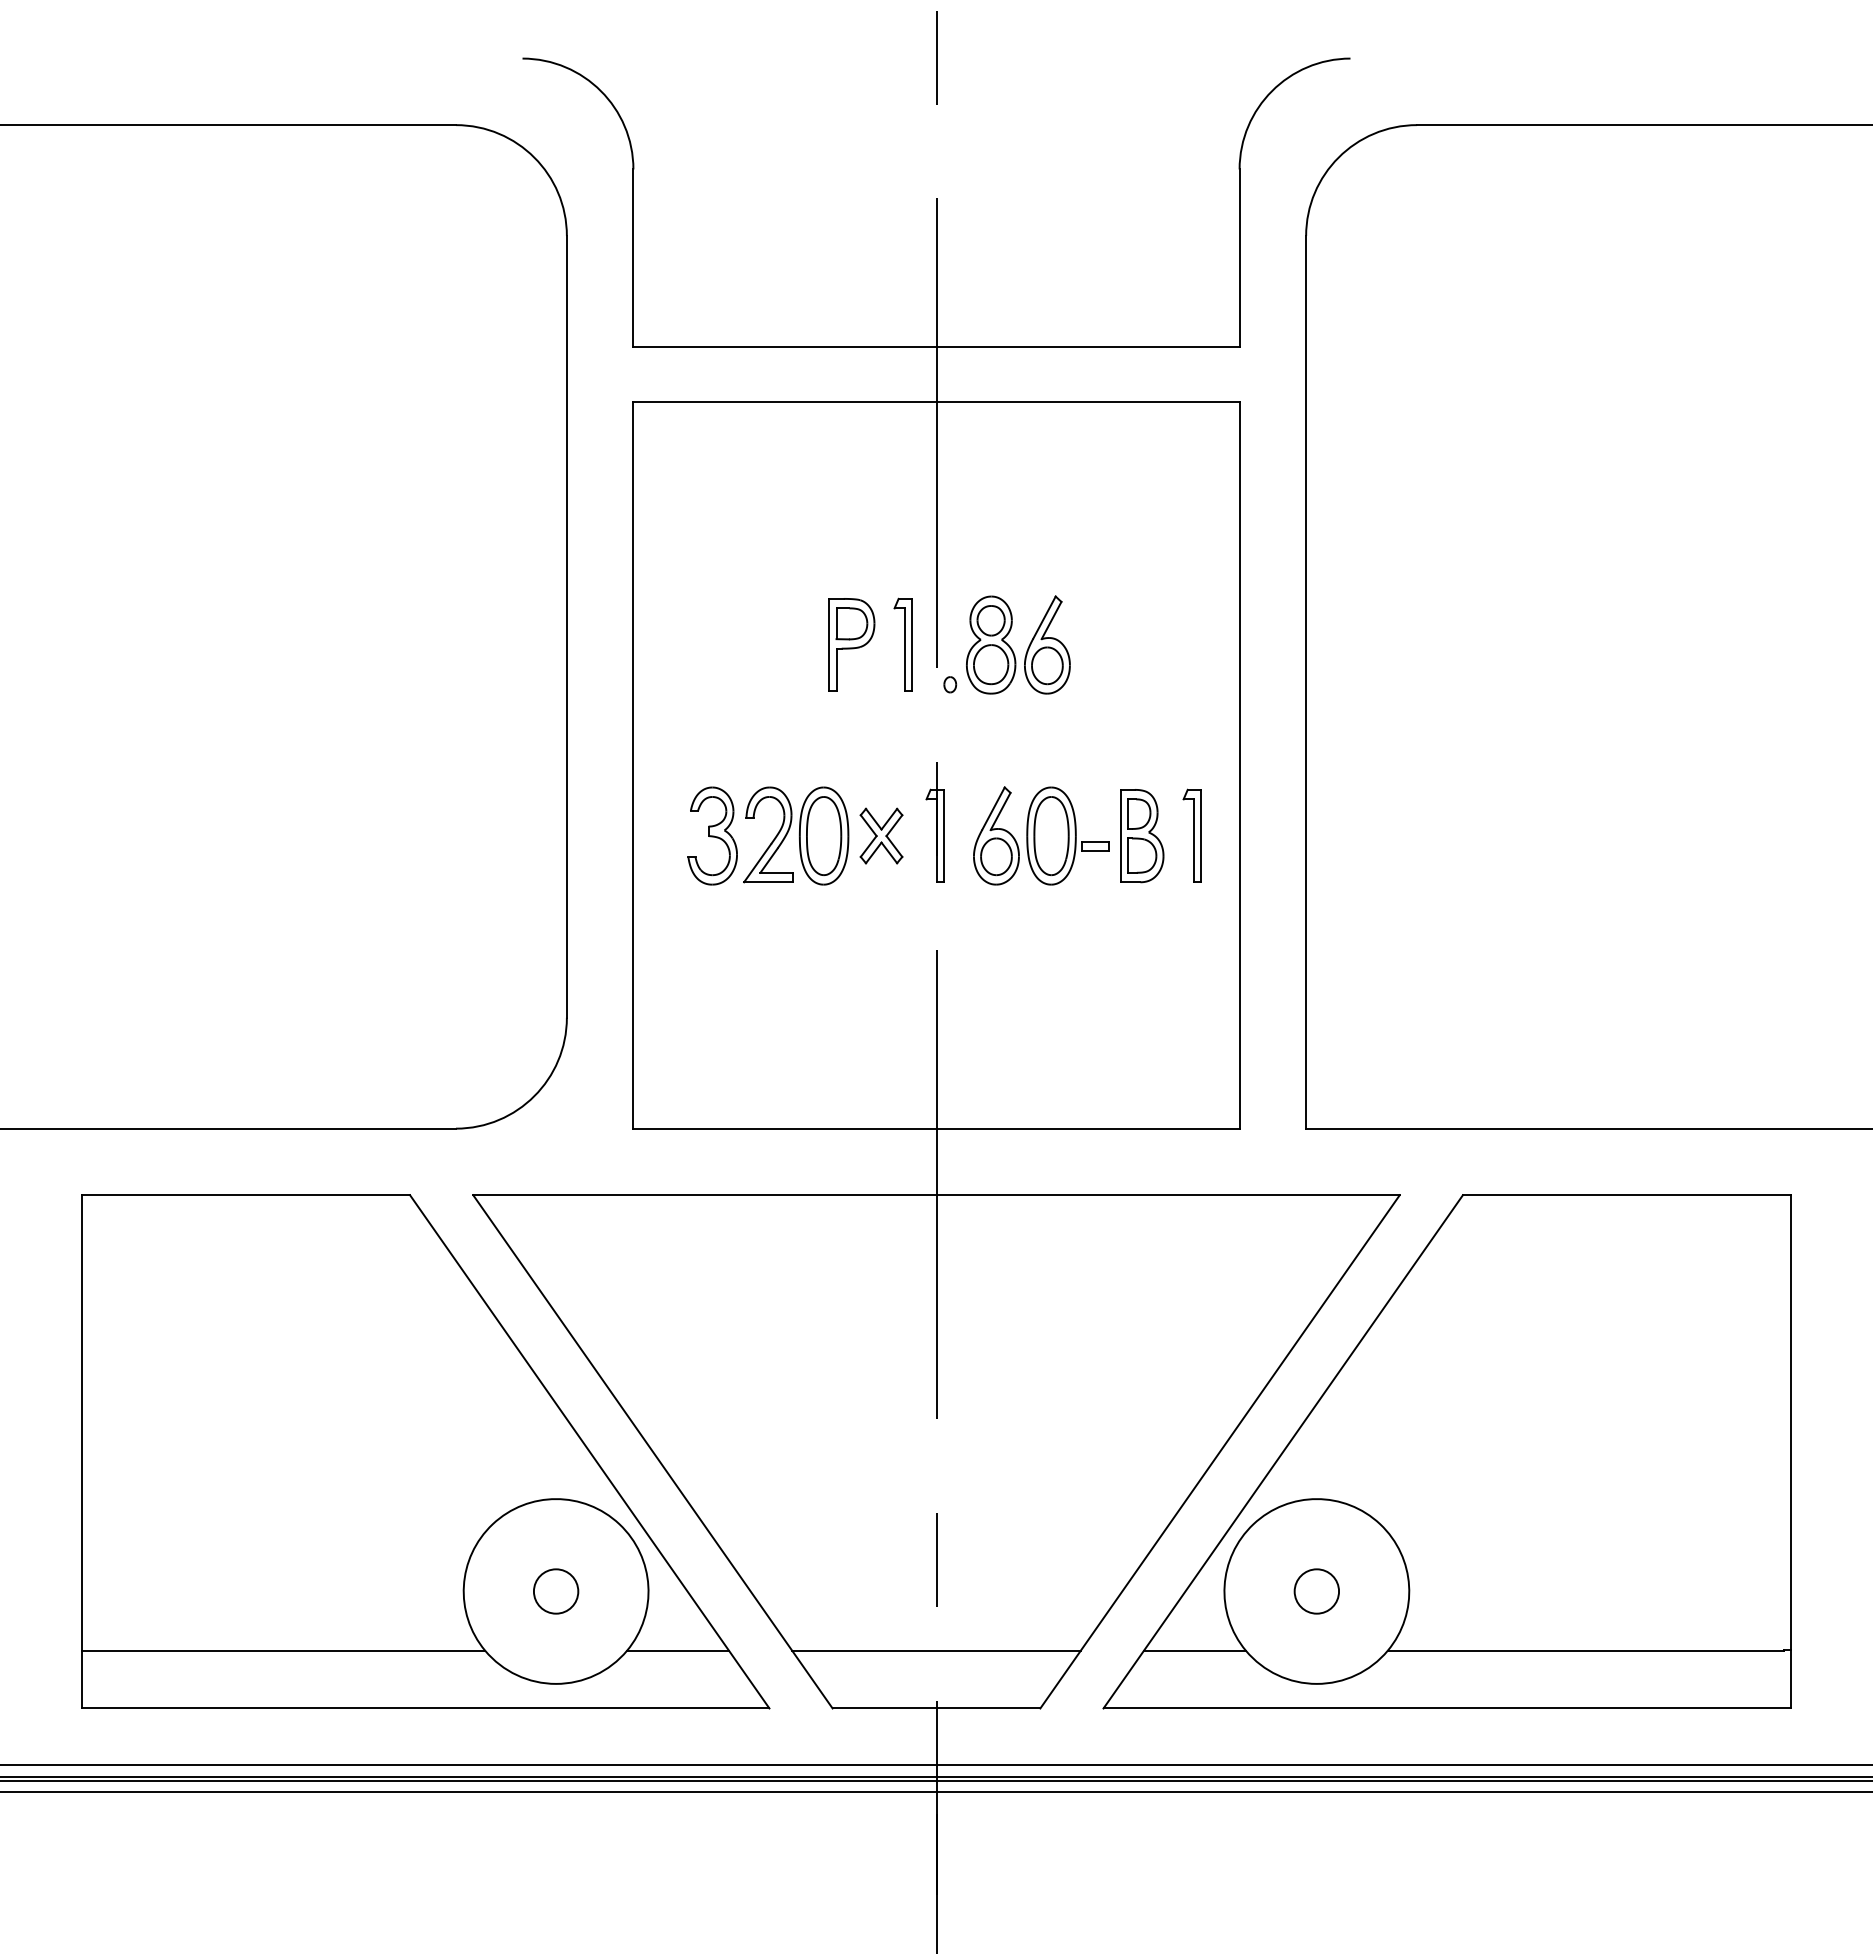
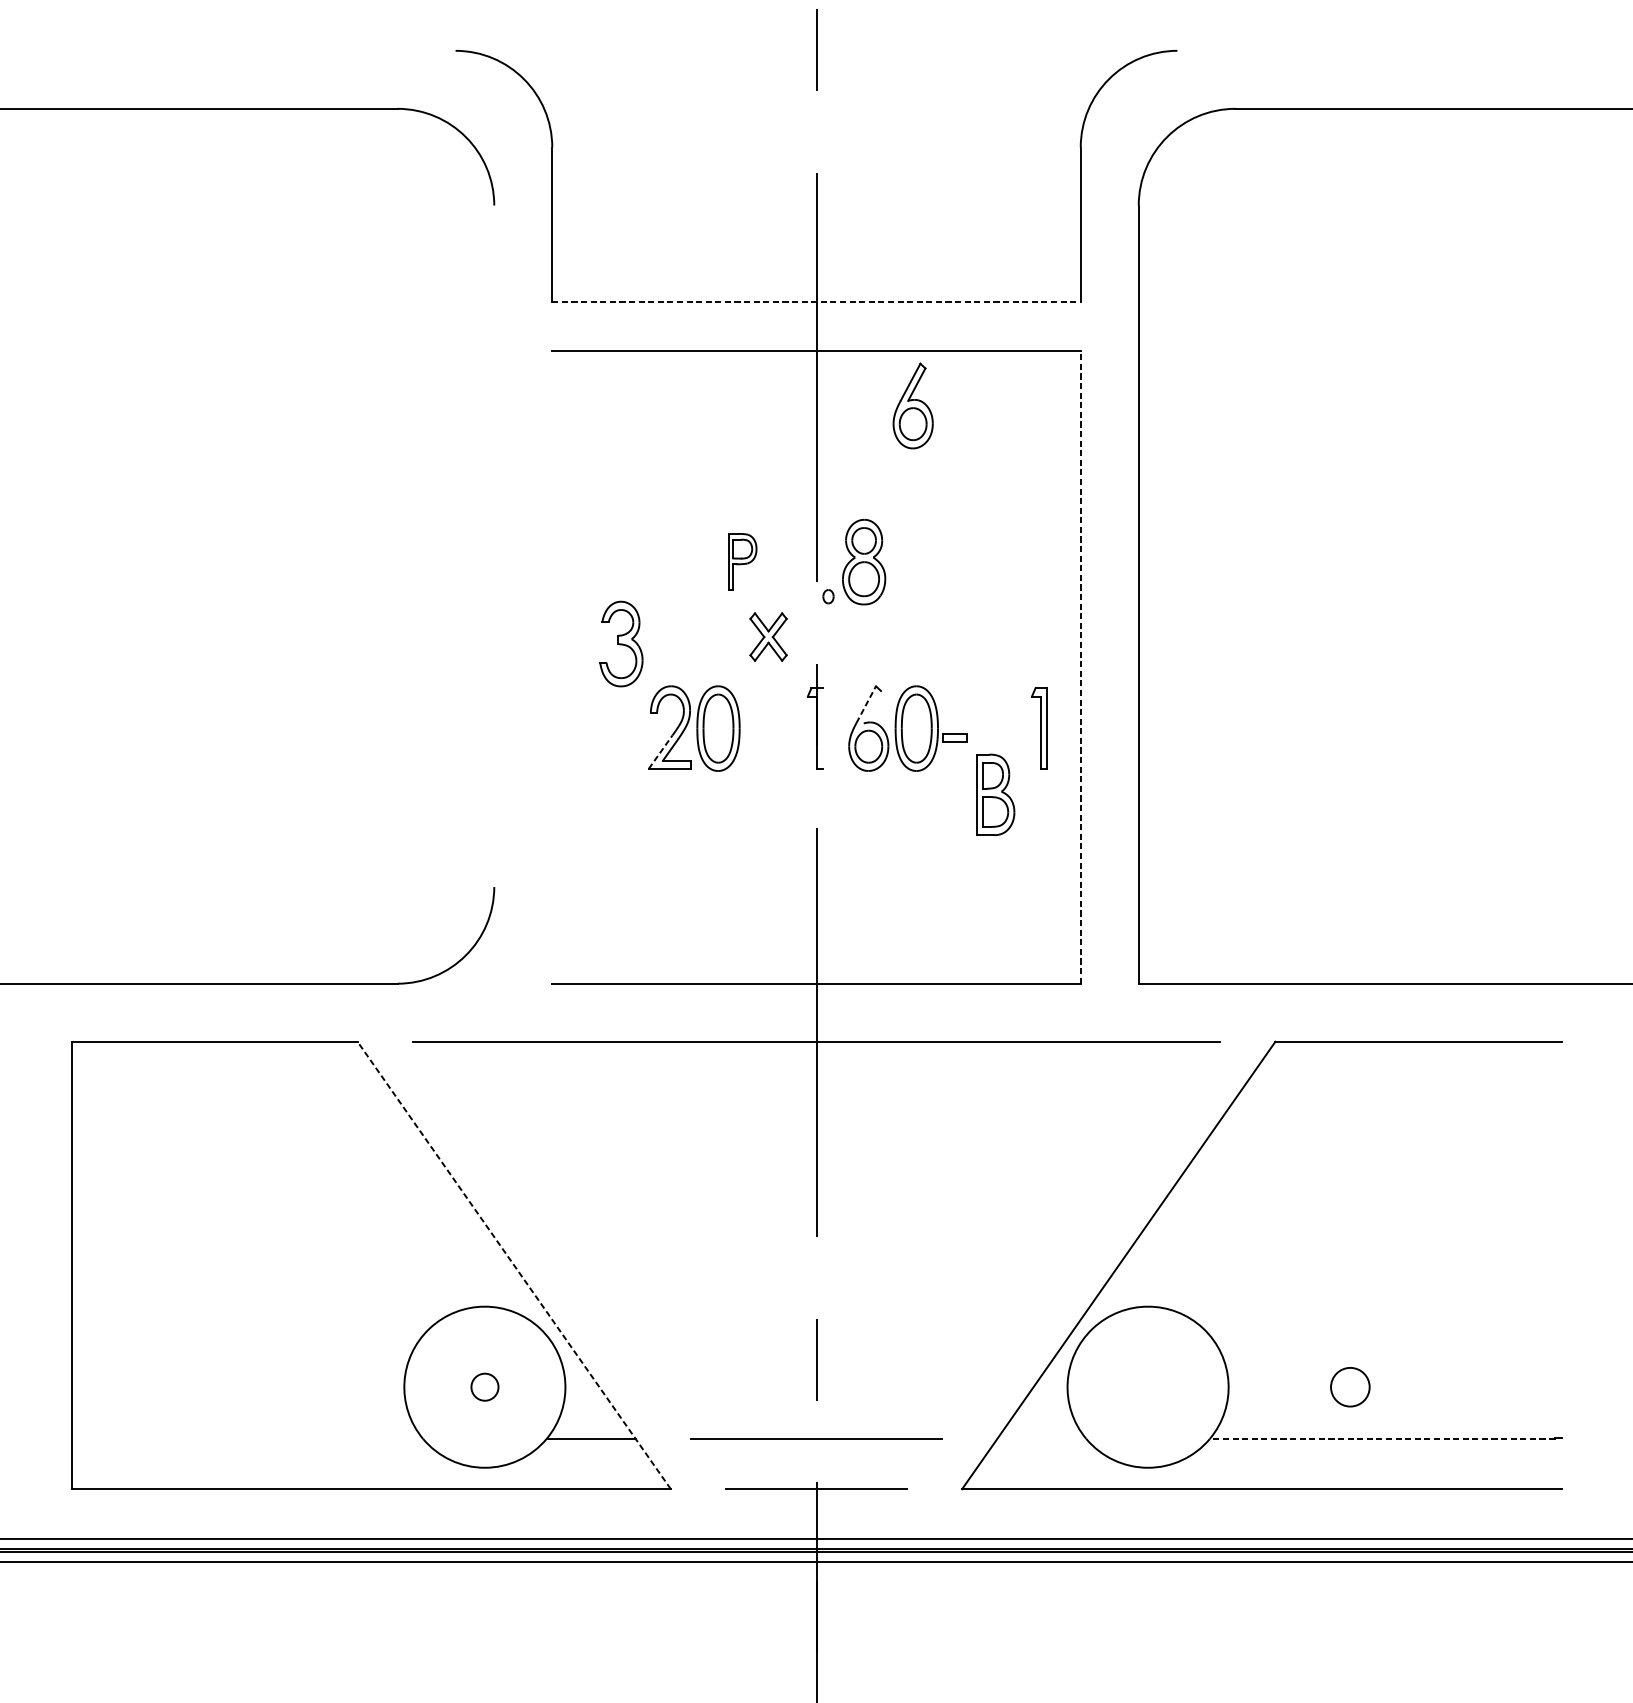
line: (937, 346) -> (817, 301), solid -> dashed
line: (566, 626) -> (493, 545), removed
part: (851, 644) -> (742, 561), size x0.7
part: (902, 644) -> (786, 561), removed
part: (1047, 644) -> (913, 405), moved
line: (633, 765) -> (552, 667), removed
line: (1239, 765) -> (1080, 667), solid -> dashed
line: (993, 808) -> (866, 704), solid -> dashed
line: (1000, 811) -> (872, 707), removed
part: (712, 835) -> (621, 643), moved
part: (881, 835) -> (768, 636), moved
line: (944, 835) -> (823, 728), removed
part: (1142, 836) -> (996, 795), moved
line: (757, 862) -> (660, 751), solid -> dashed
line: (589, 1451) -> (513, 1265), solid -> dashed
line: (652, 1451) -> (568, 1265), removed
line: (1219, 1451) -> (1063, 1265), removed
line: (1791, 1451) -> (1561, 1265), removed
circle: (556, 1591) -> (485, 1387), size x0.7
circle: (1316, 1591) -> (1350, 1387), moved
line: (283, 1650) -> (247, 1438), removed
line: (1194, 1650) -> (1041, 1438), removed
line: (1585, 1650) -> (1382, 1438), solid -> dashed

